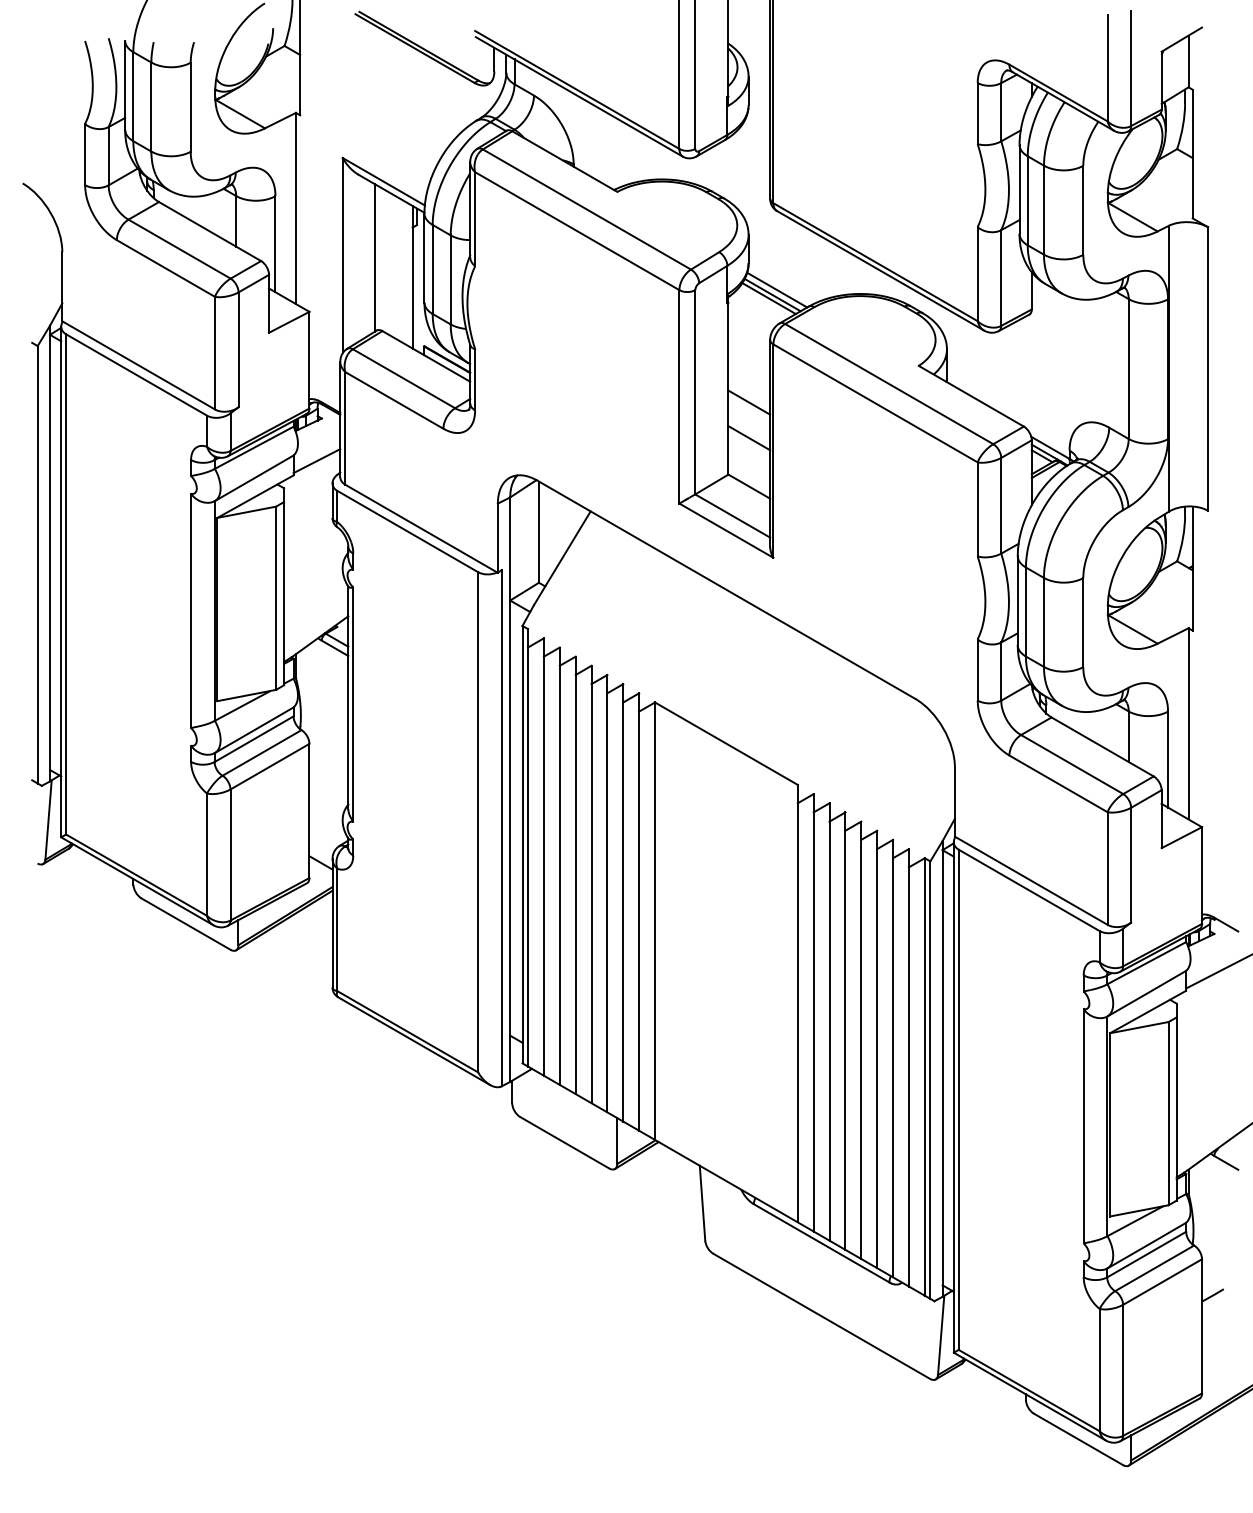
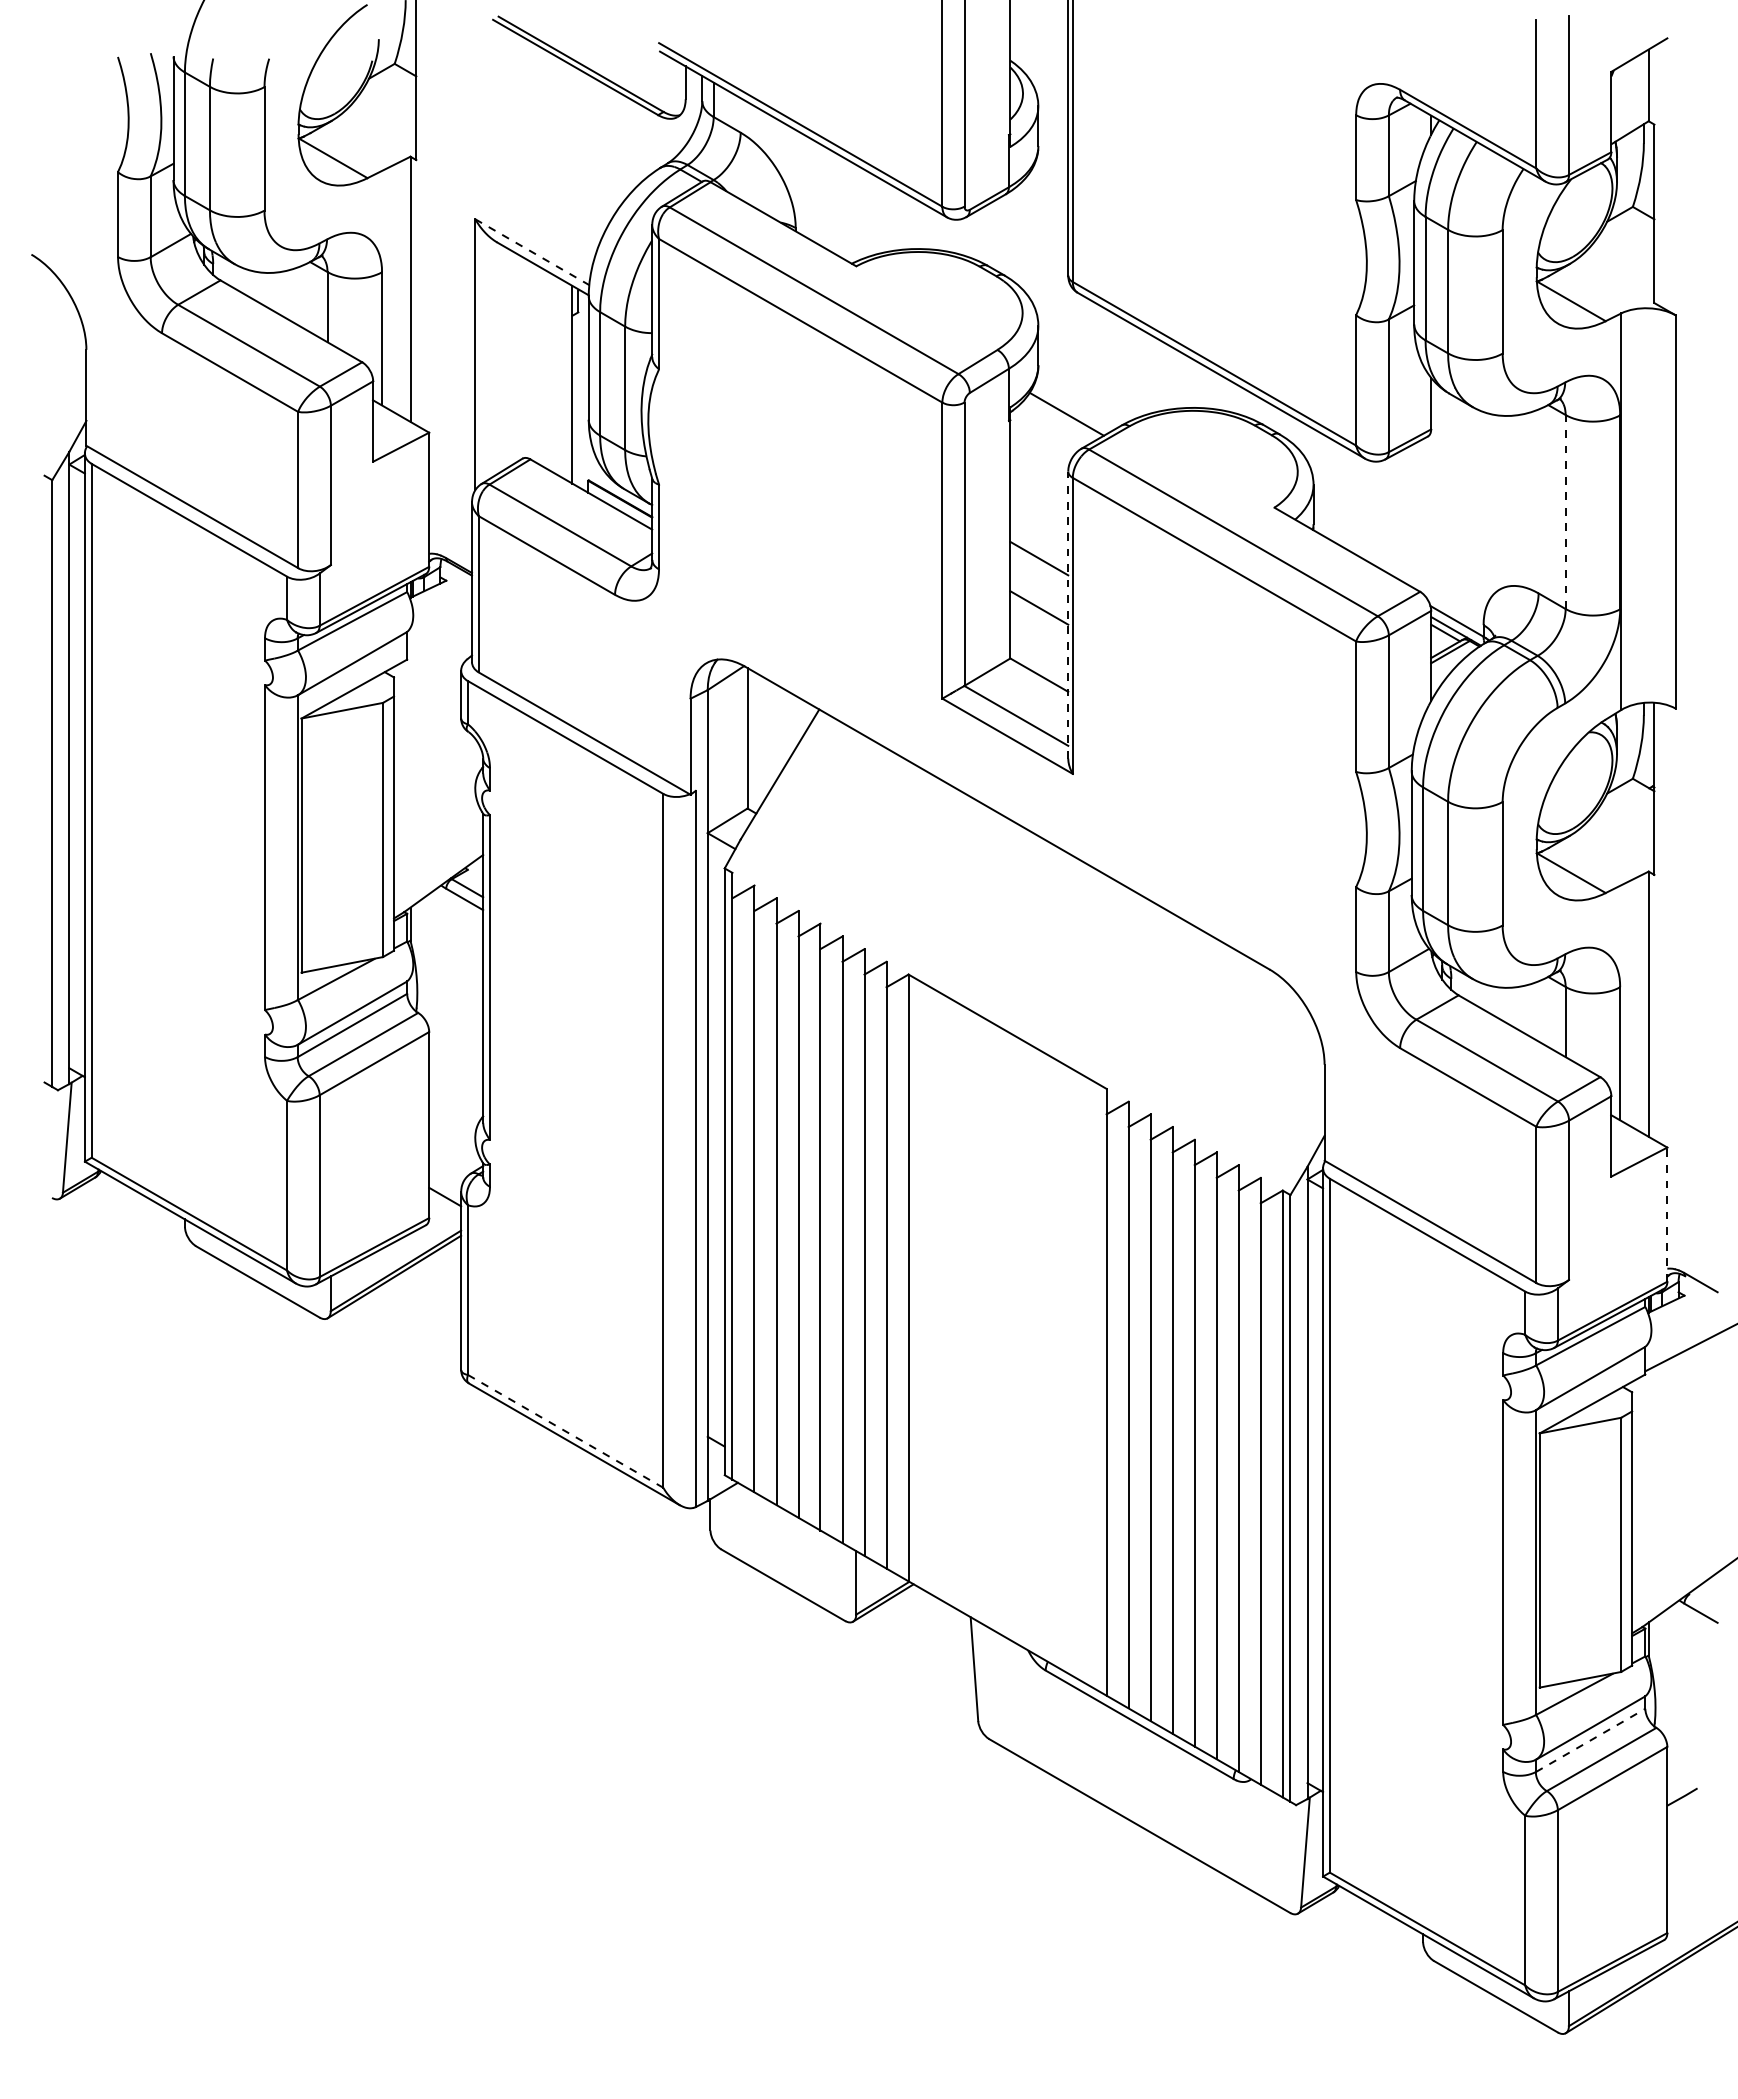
line: (383, 181) -> (532, 252), solid -> dashed
line: (375, 257) -> (520, 357), removed
line: (776, 290) -> (1077, 402), removed
line: (772, 295) -> (1071, 409), removed
line: (1128, 368) -> (1565, 511), solid -> dashed
line: (770, 443) -> (1068, 615), solid -> dashed
line: (316, 460) -> (439, 639), removed
line: (1202, 875) -> (1667, 1214), solid -> dashed
line: (407, 1031) -> (565, 1431), solid -> dashed
line: (1147, 1254) -> (1591, 1740), solid -> dashed

